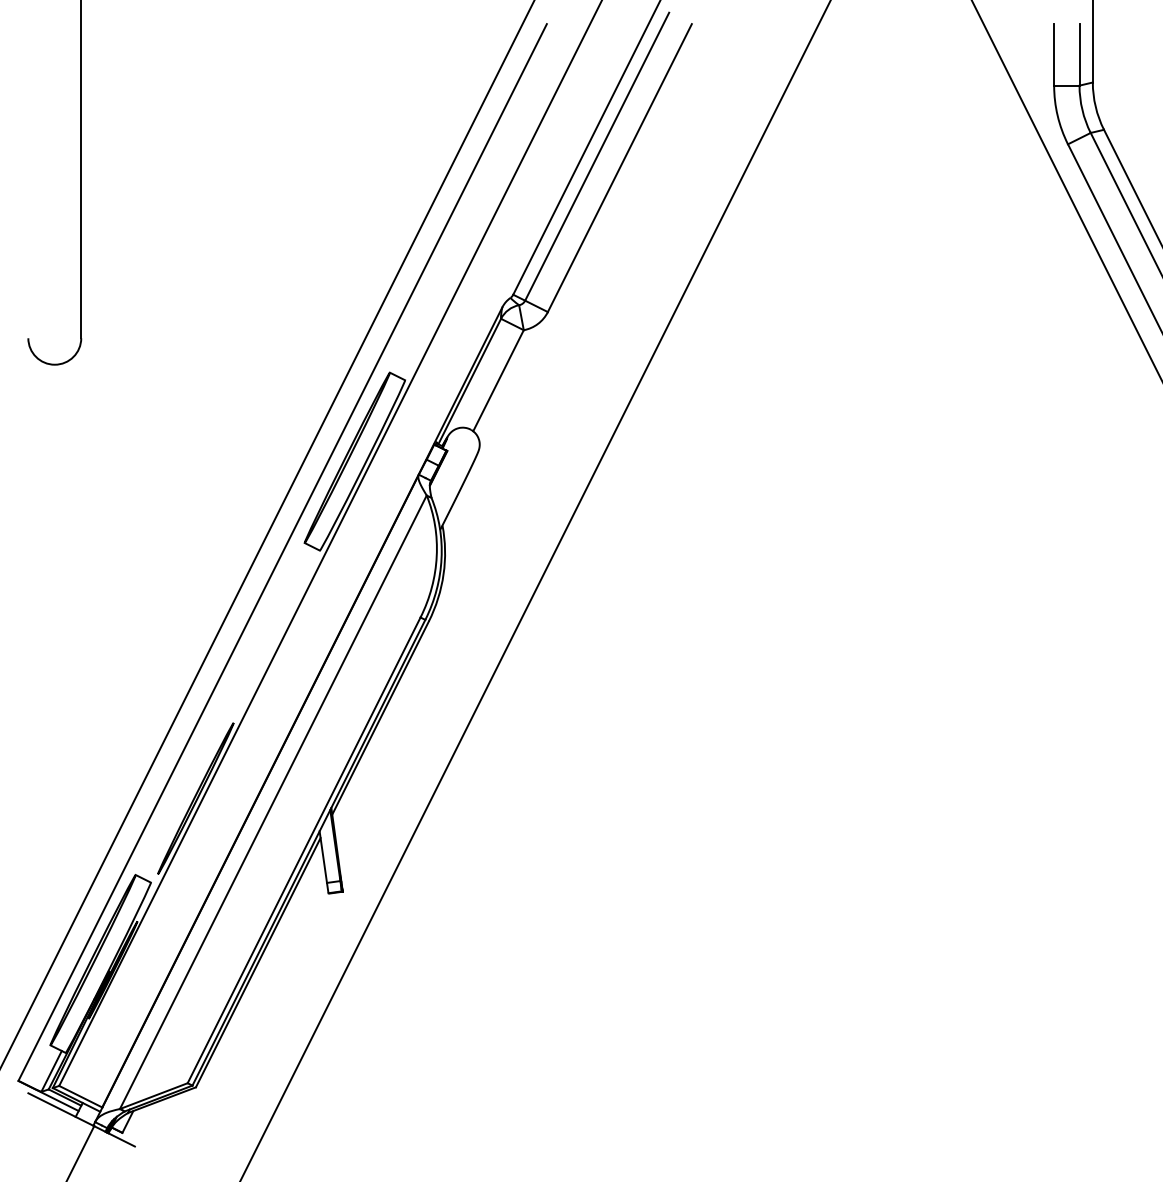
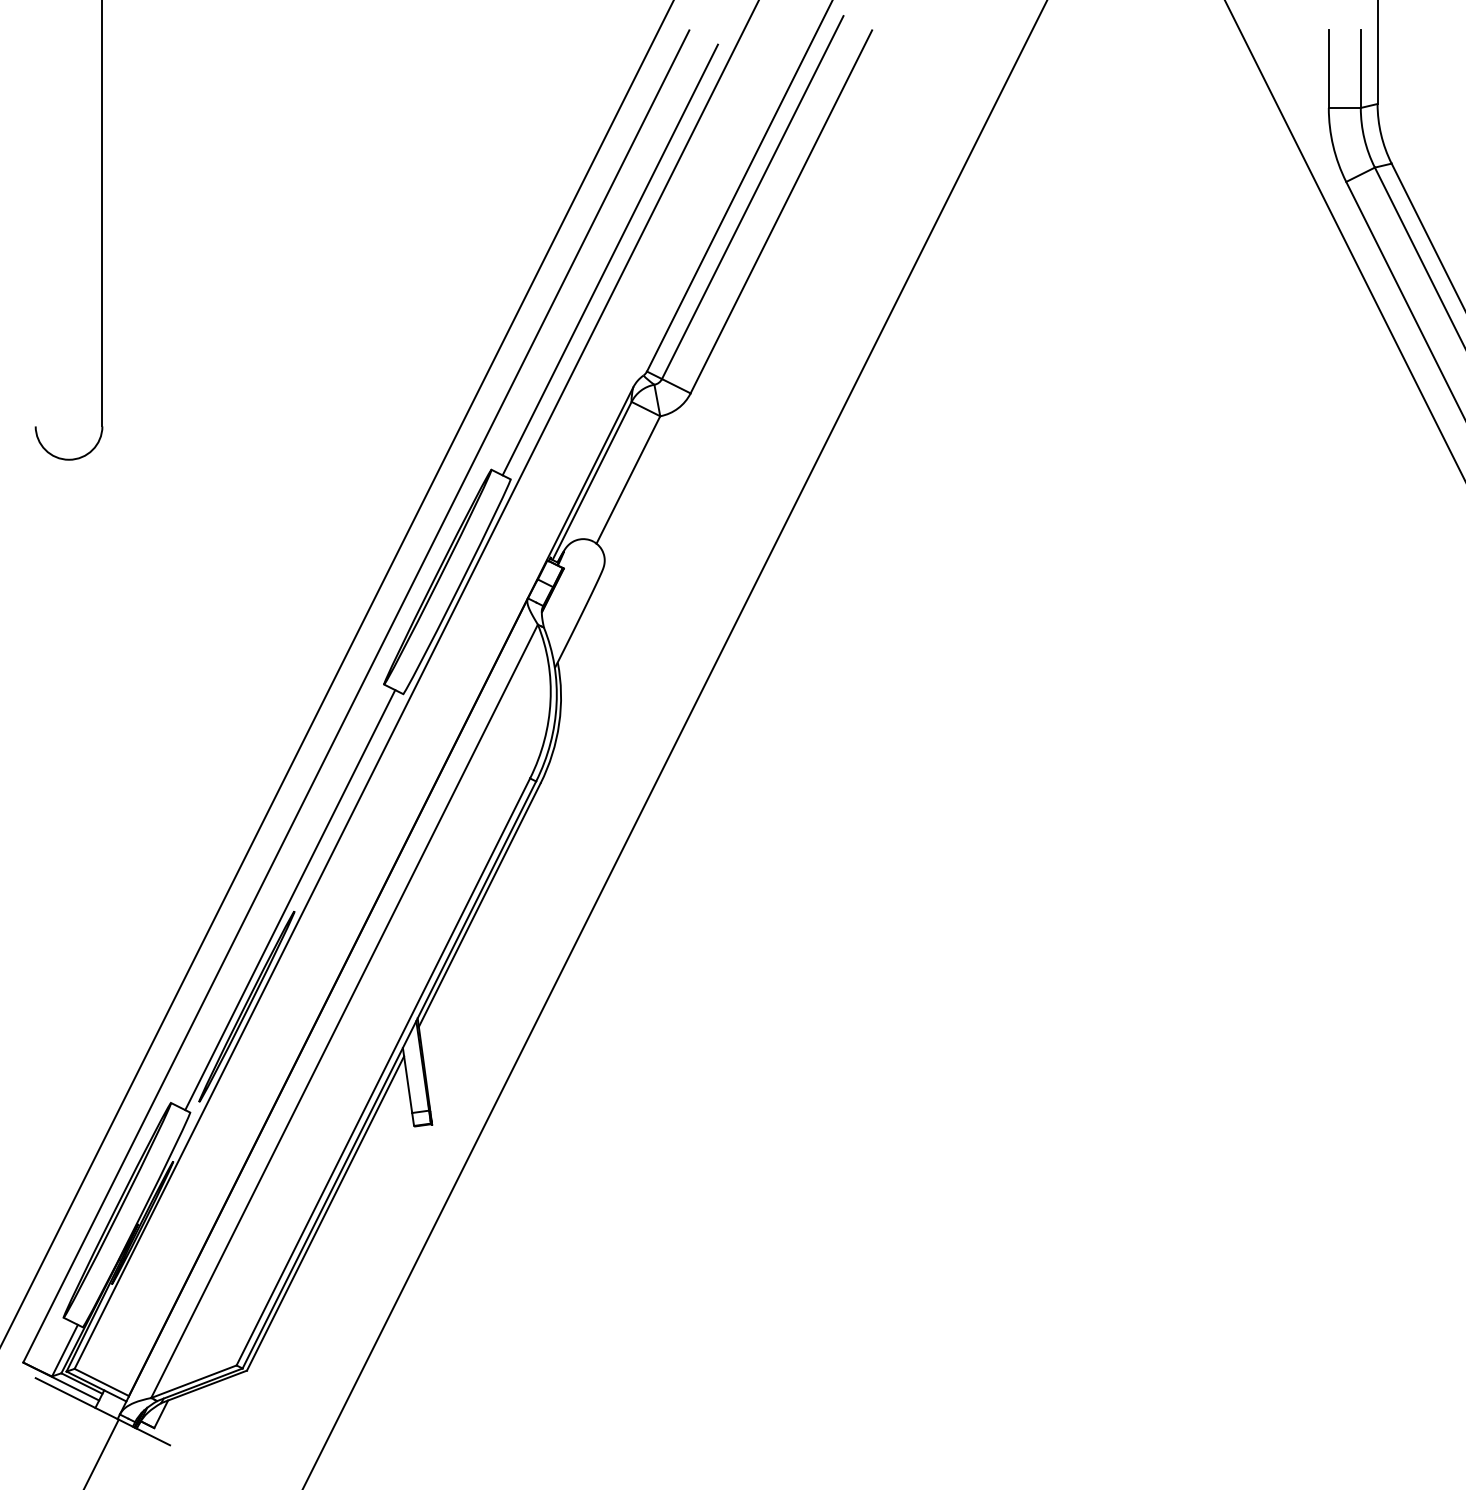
line: (483, 205) -> (609, 259), added
line: (230, 714) -> (290, 900), added

